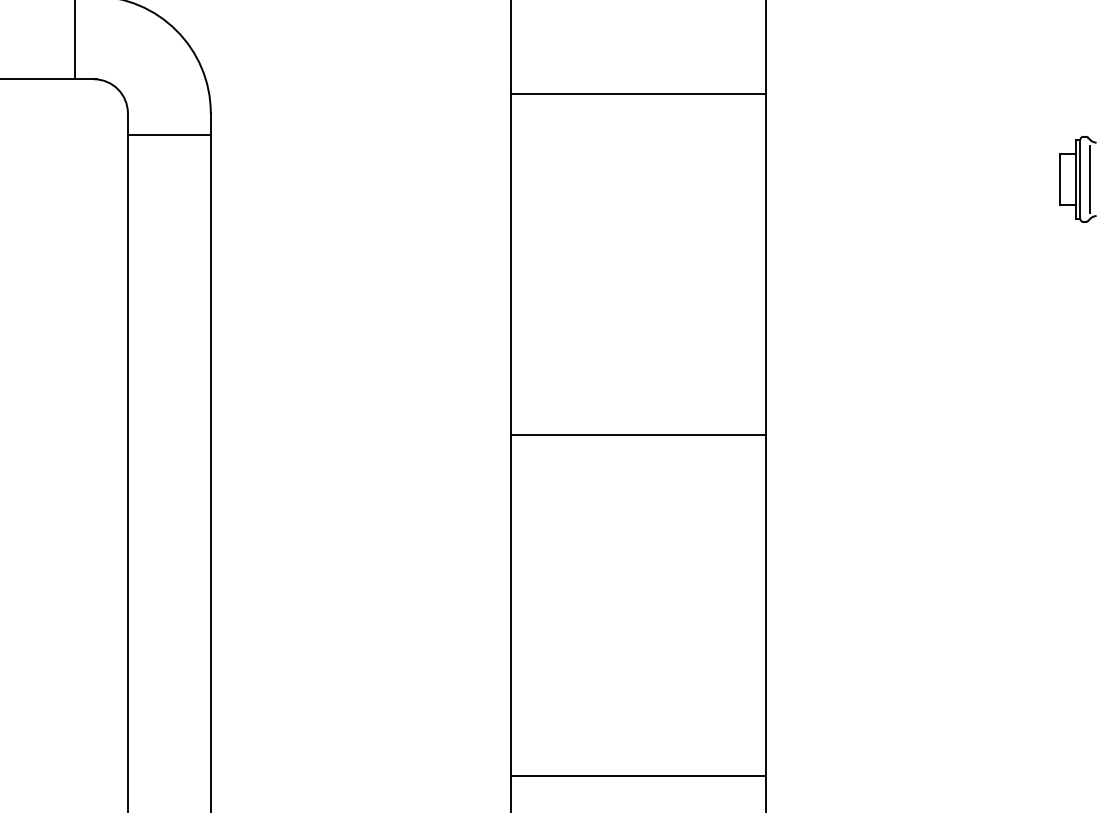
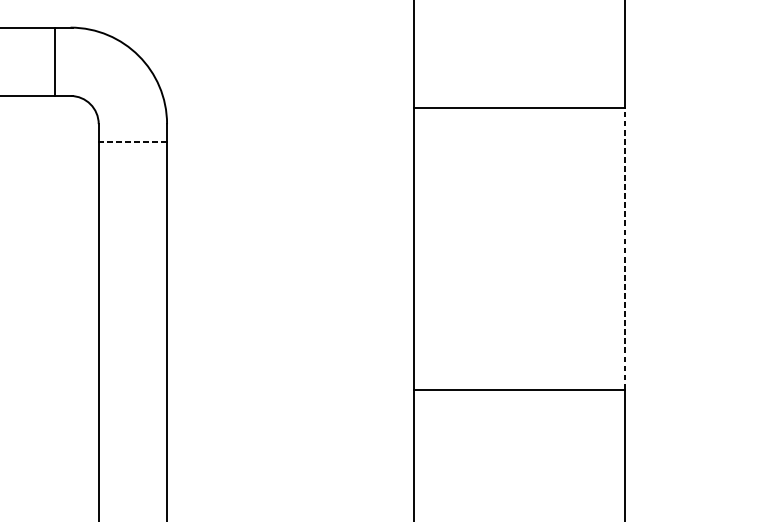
line: (168, 135) -> (132, 142), solid -> dashed
line: (766, 264) -> (625, 248), solid -> dashed

